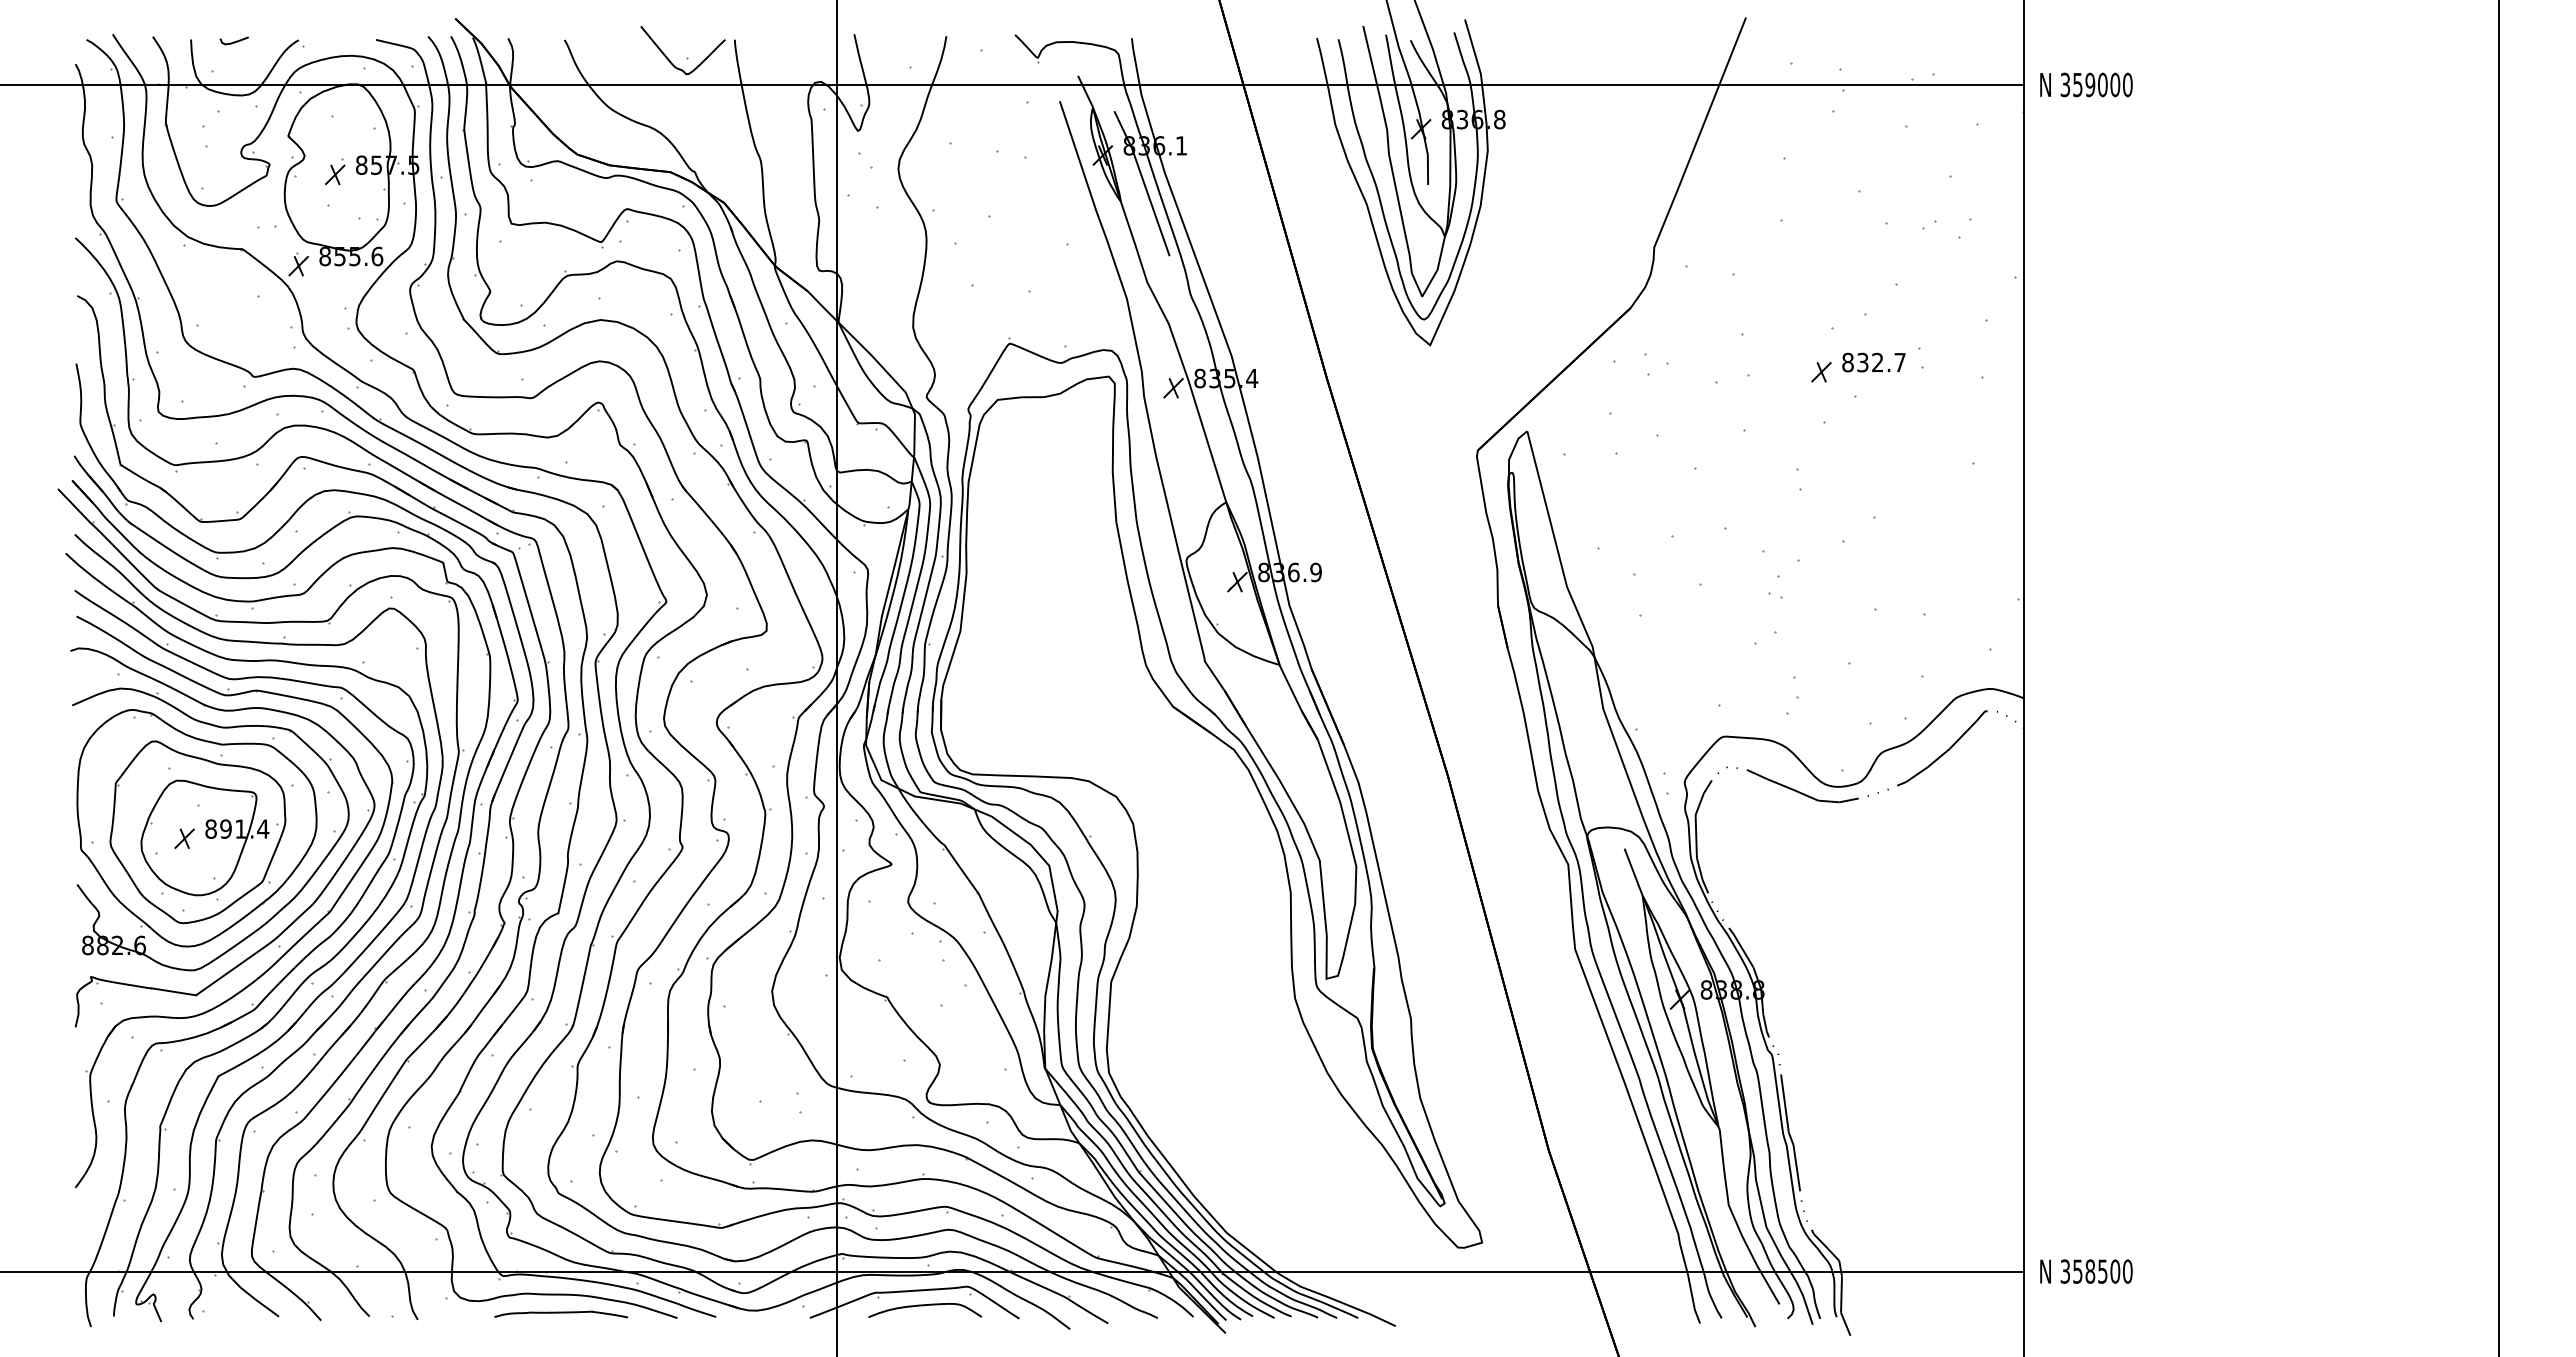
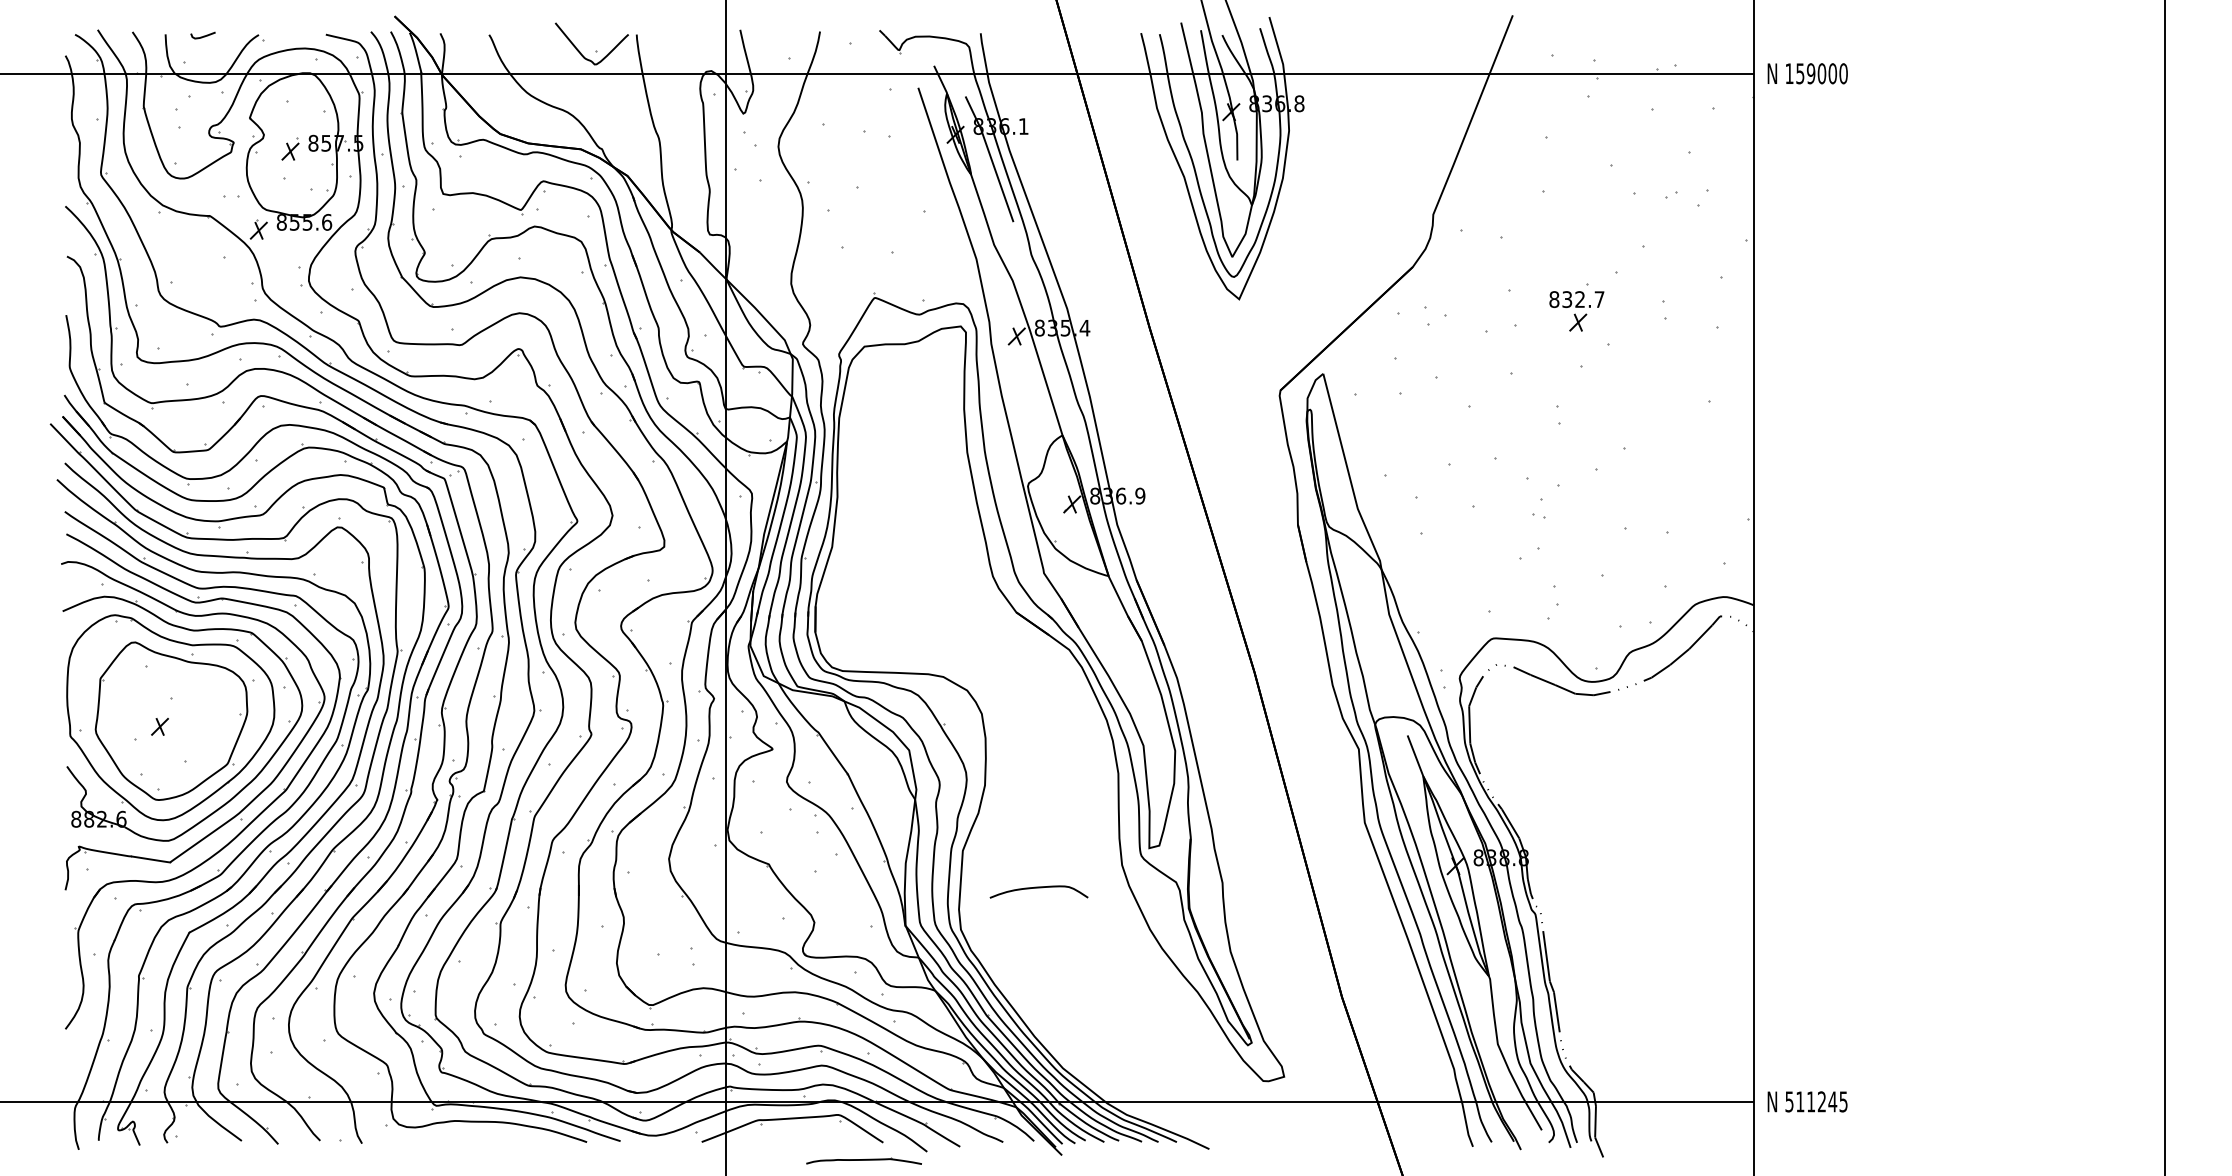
text: (2065, 84) -> (1789, 73), 359000 -> 159000
text: (1873, 362) -> (1576, 299), moved
part: (204, 839) -> (177, 727), removed
text: (2096, 1271) -> (1816, 1101), 358500 -> 511245
curve: (924, 1306) -> (1038, 888), moved
part: (560, 1314) -> (863, 1161), moved

